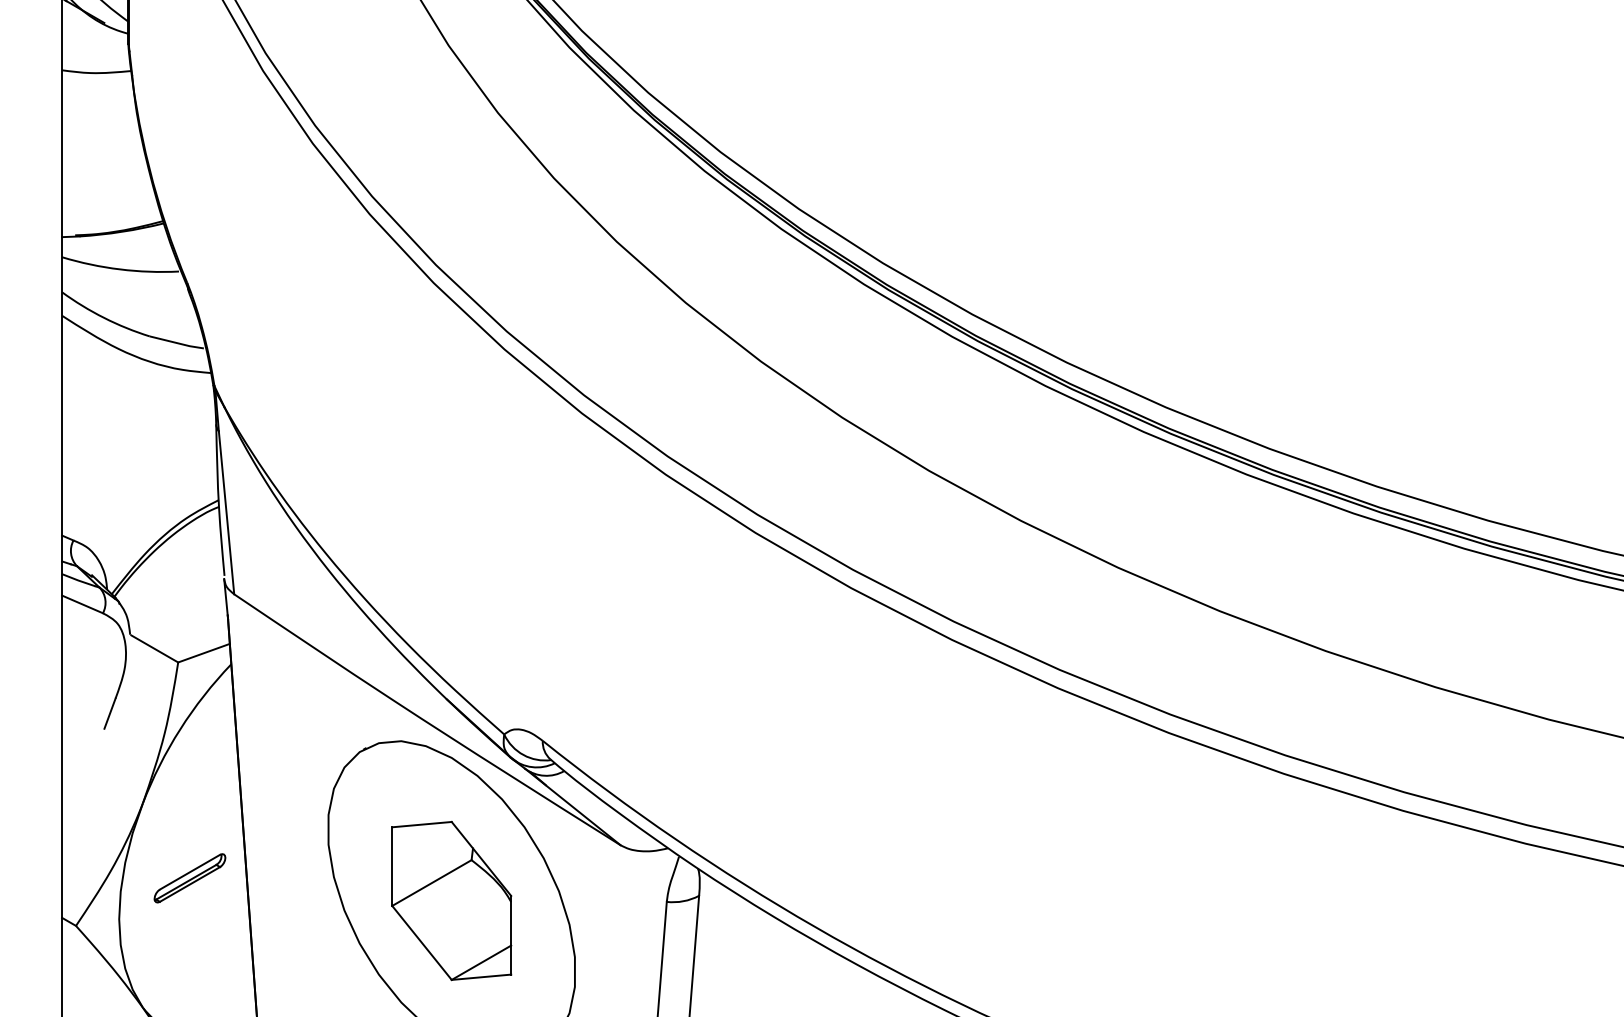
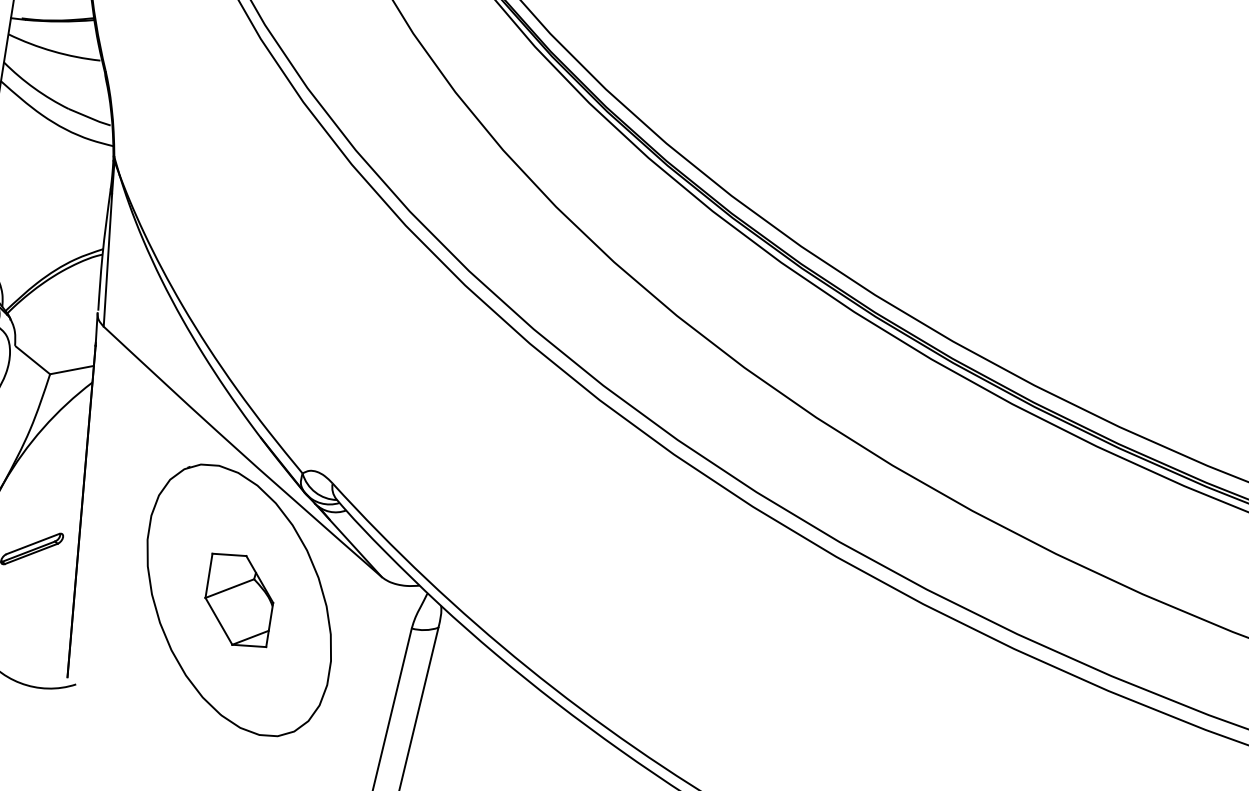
part: (451, 900) -> (239, 600), size x0.7

